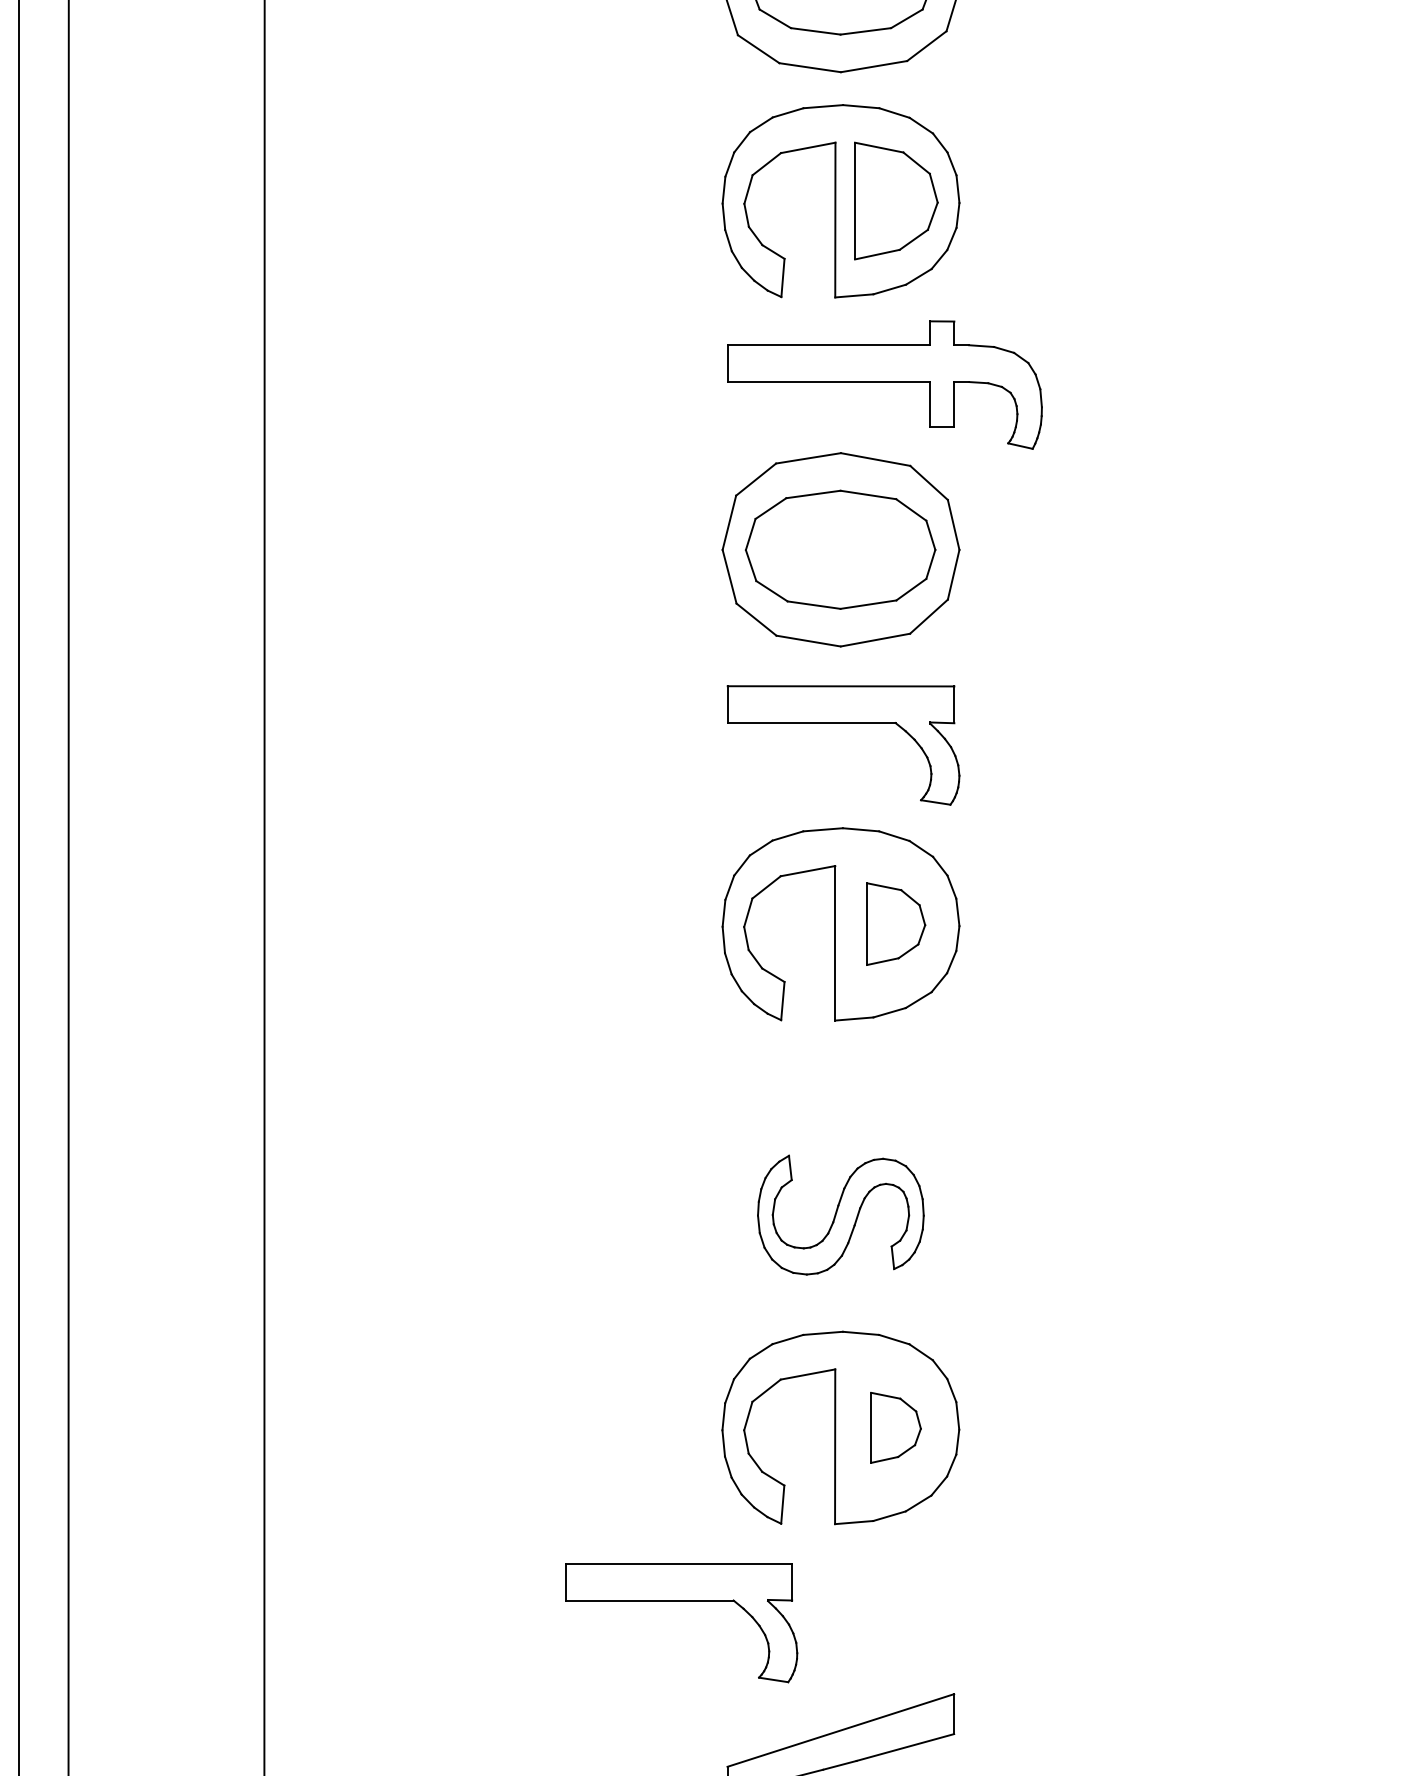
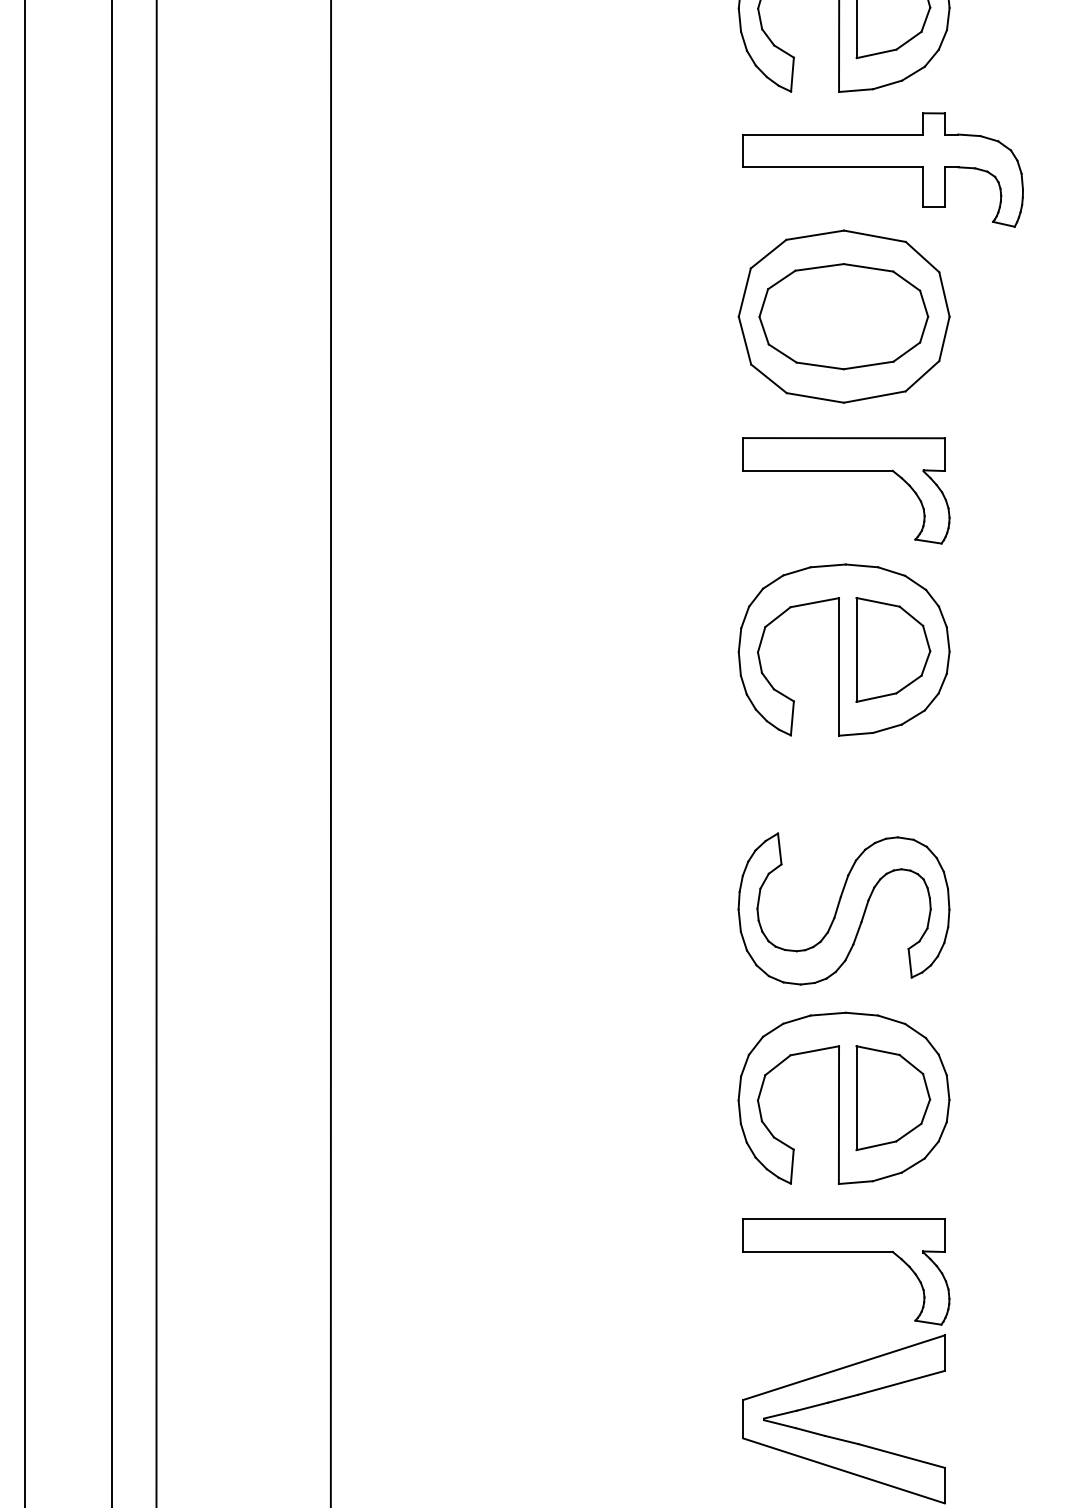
part: (895, 923) -> (892, 649), size x1.43
part: (840, 1214) -> (843, 908), size x1.43
part: (895, 1427) -> (892, 1097), size x1.67
part: (681, 1601) -> (846, 1252), moved

